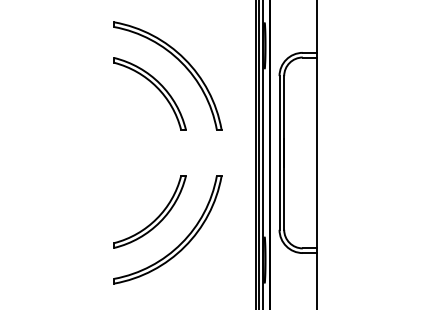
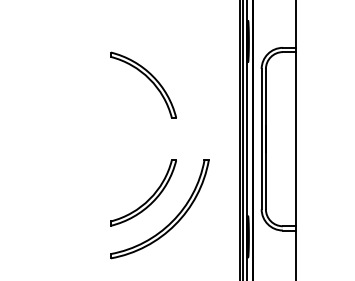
part: (180, 62) -> (171, 56), removed

